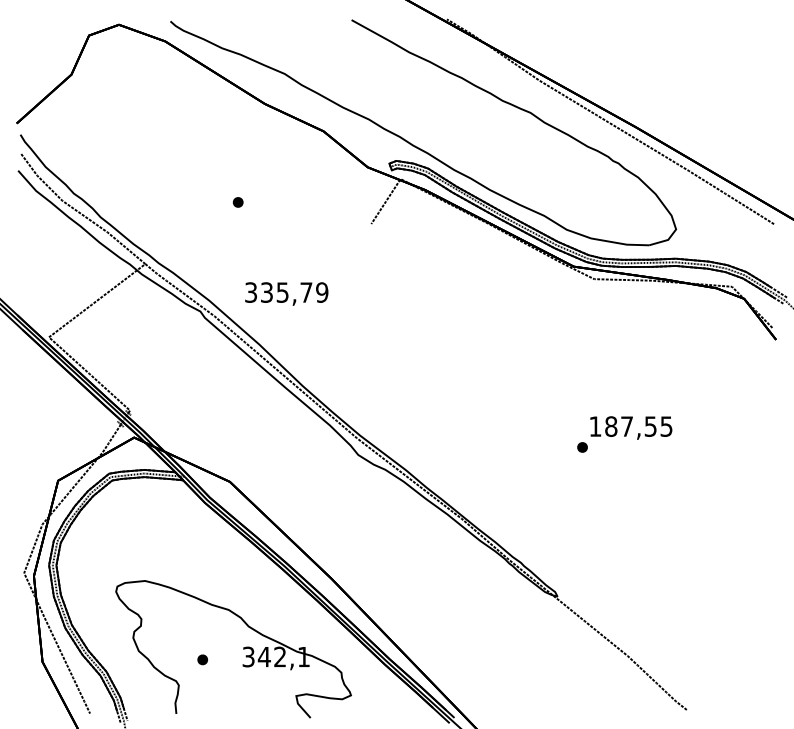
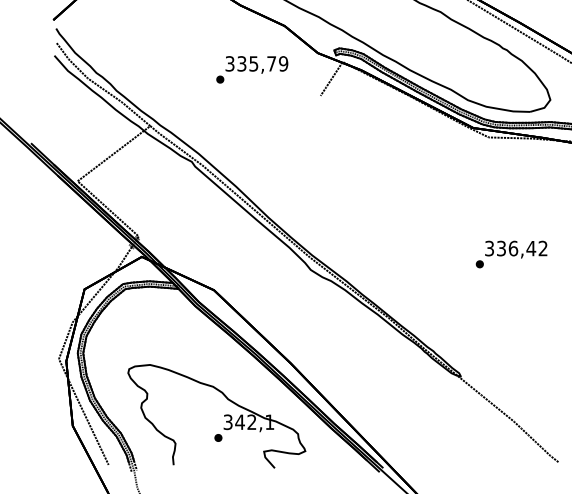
text: (286, 293) -> (256, 64), moved
text: (630, 426) -> (516, 248), 187,55 -> 336,42
part: (202, 659) -> (218, 437), moved

